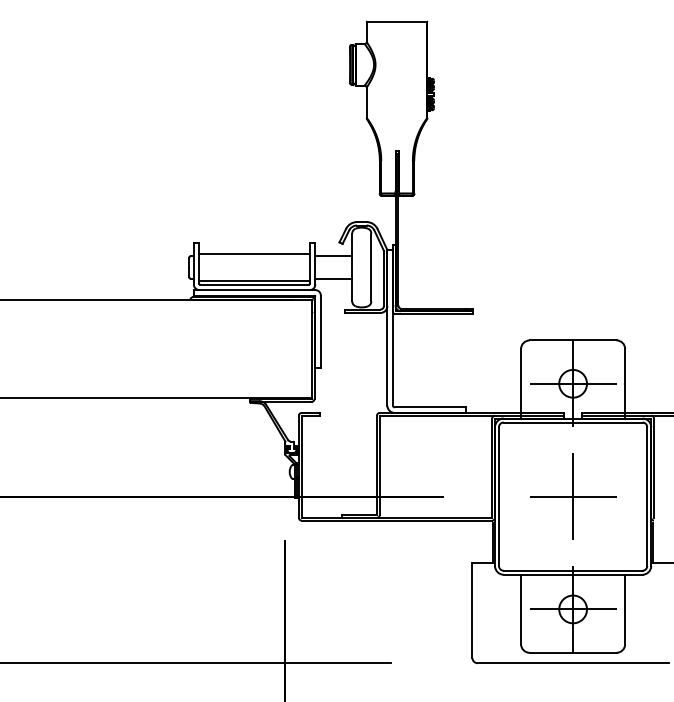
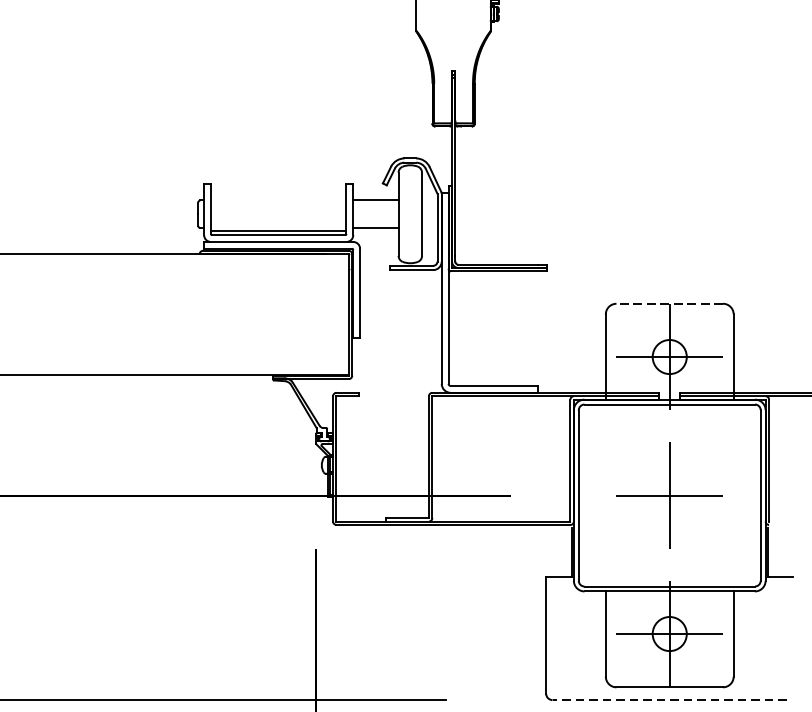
line: (254, 253) -> (278, 197), removed
line: (572, 340) -> (668, 303), solid -> dashed
line: (572, 663) -> (668, 700), solid -> dashed

